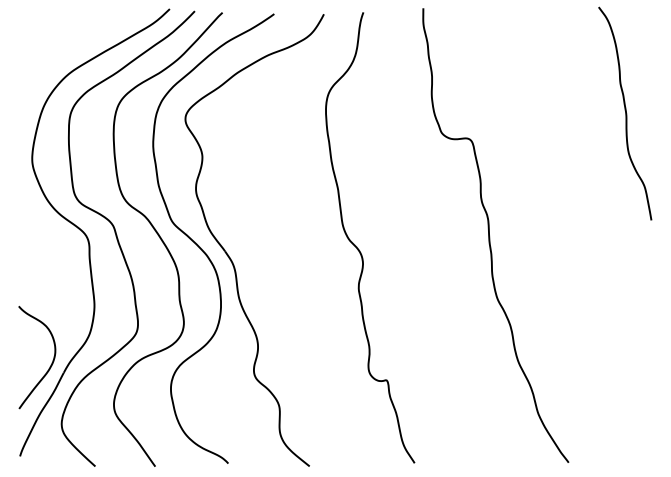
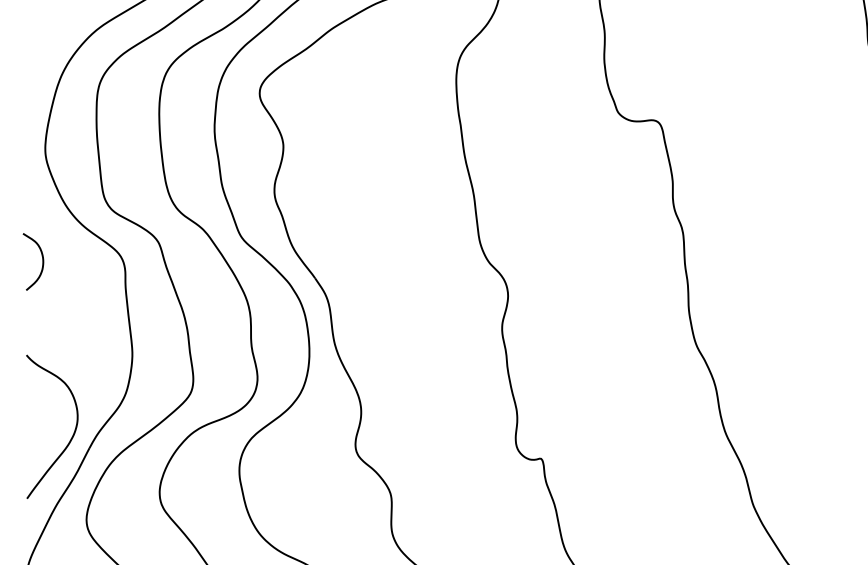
curve: (29, 239) -> (41, 261), added

